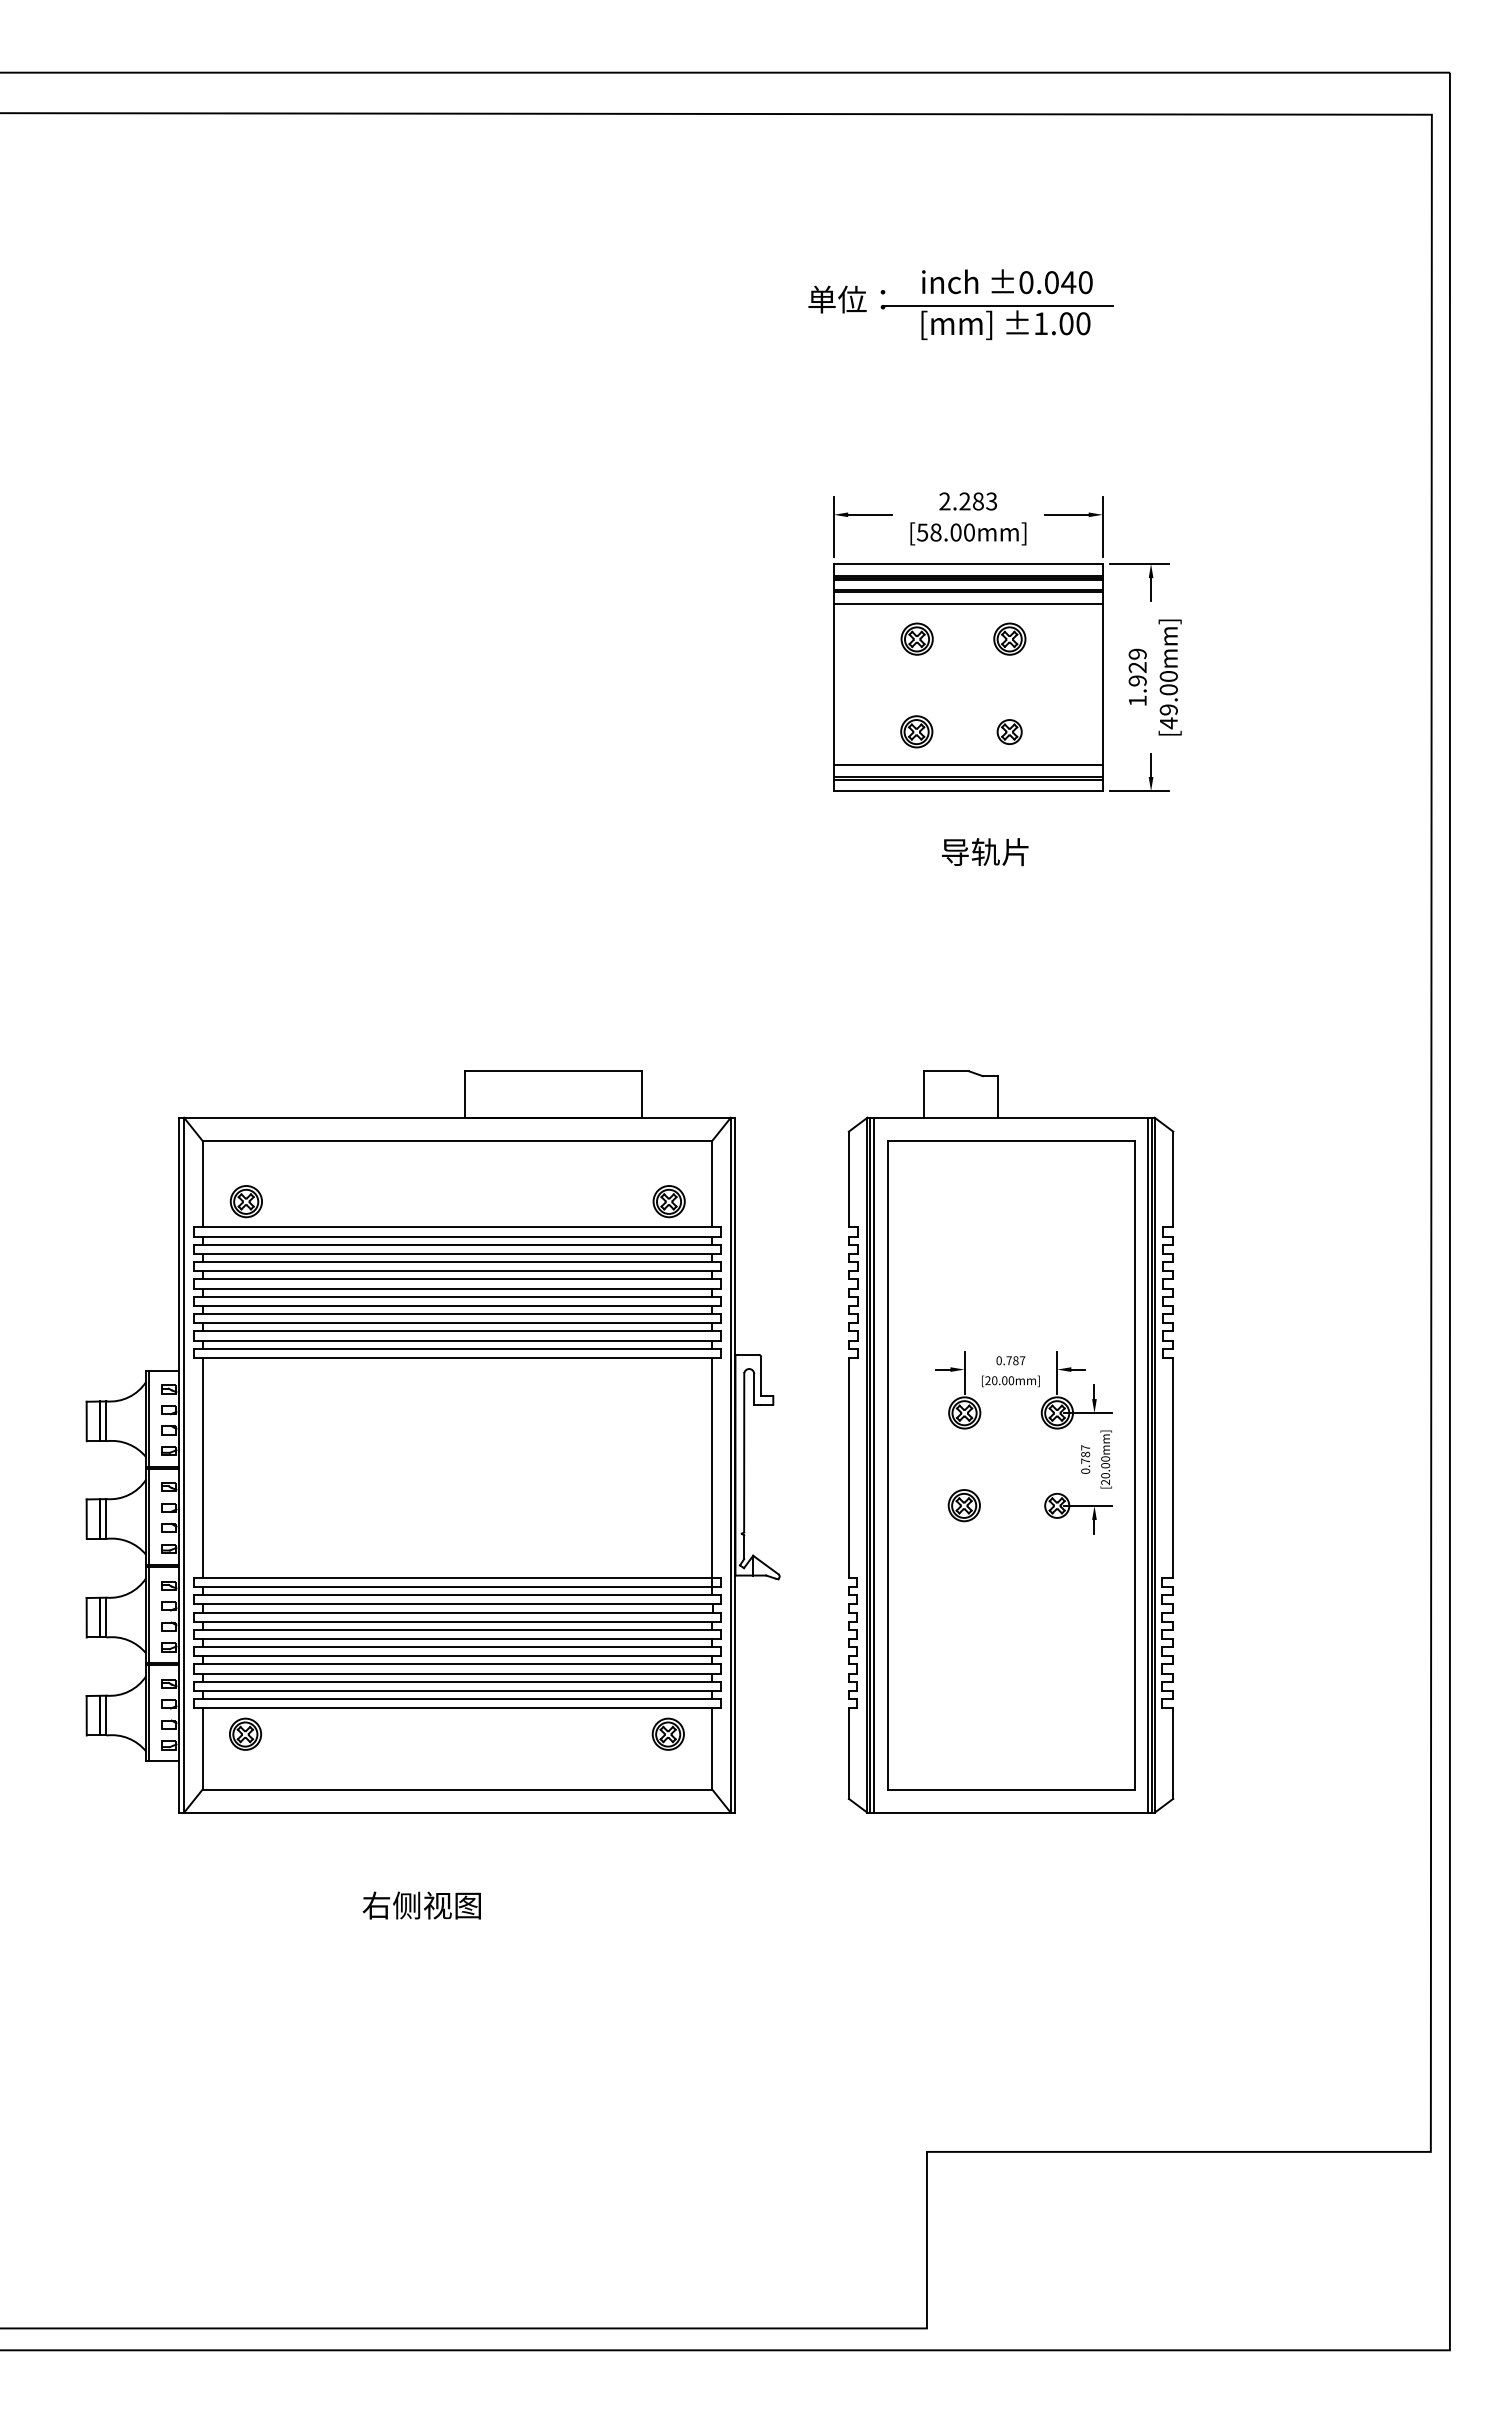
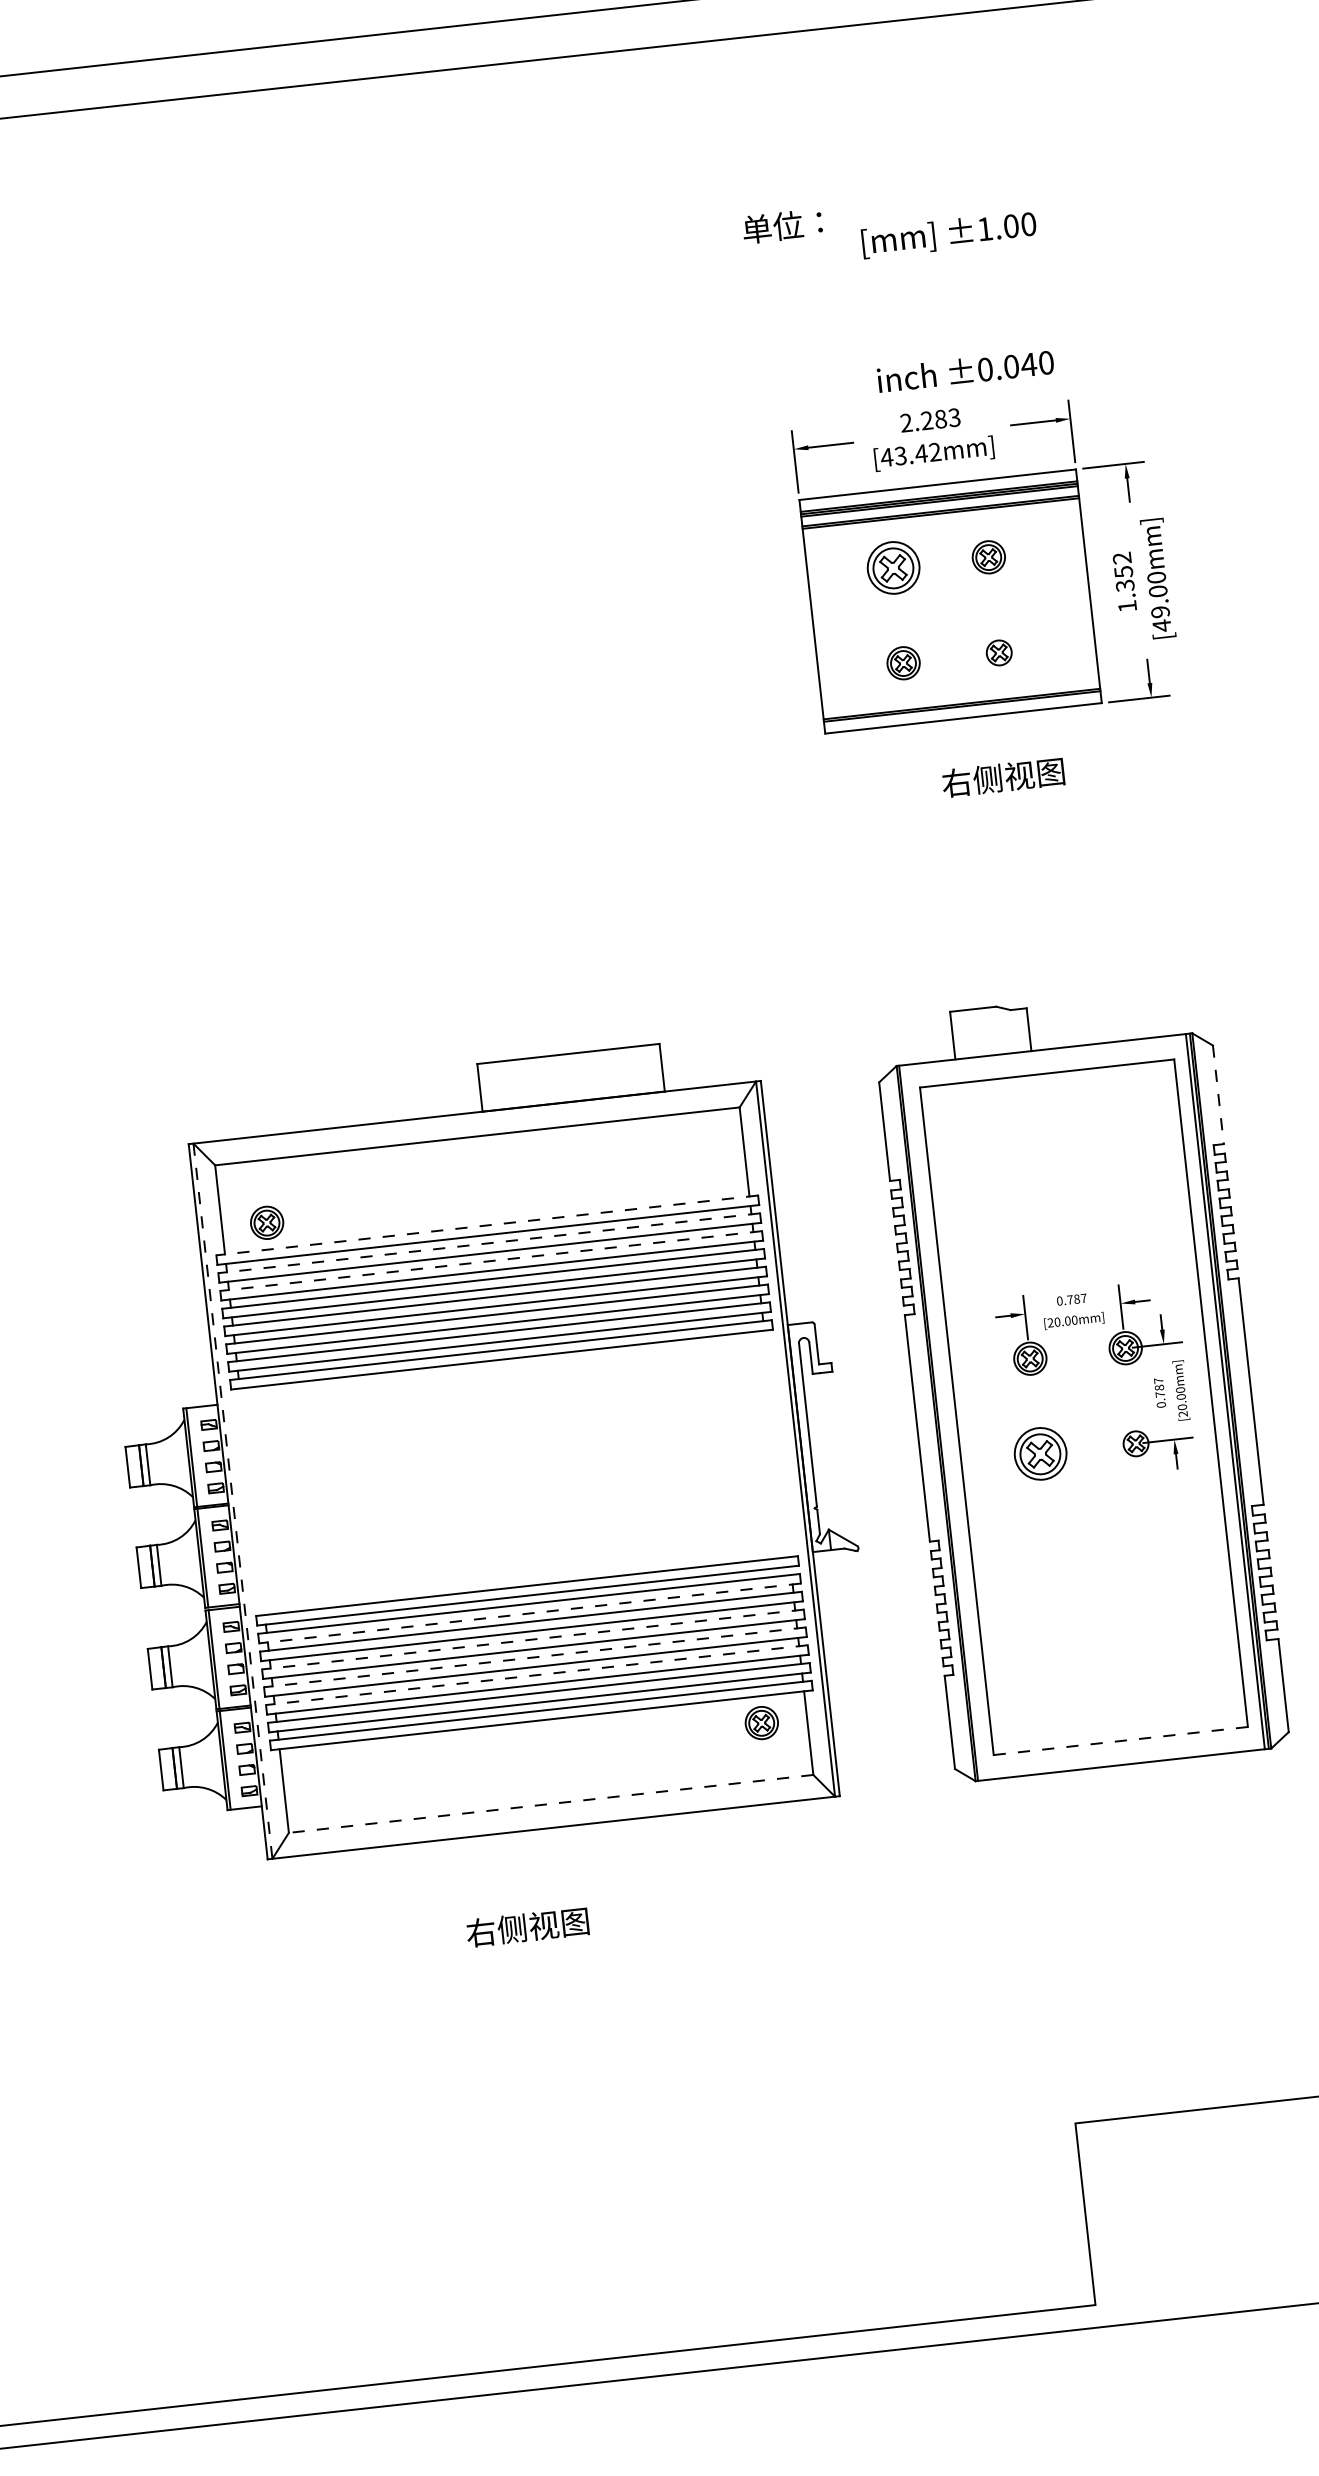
text: (1007, 281) -> (965, 370), moved
line: (998, 305) -> (939, 215), removed
text: (945, 532) -> (910, 454), [58.00mm] -> [43.42mm]
line: (968, 603) -> (942, 525), removed
part: (916, 638) -> (892, 567), size x1.6
text: (1137, 667) -> (1123, 571), 1.929 -> 1.352
line: (968, 765) -> (960, 692), removed
text: (1000, 852) -> (1003, 777), 导轨片 -> 右侧视图
line: (1173, 1179) -> (1218, 1094), solid -> dashed
part: (668, 1201) -> (701, 1174), removed
line: (456, 1227) -> (486, 1225), solid -> dashed
line: (456, 1244) -> (488, 1243), solid -> dashed
line: (456, 1262) -> (490, 1261), solid -> dashed
line: (873, 1464) -> (942, 1422), removed
line: (184, 1465) -> (233, 1501), solid -> dashed
line: (202, 1467) -> (252, 1501), removed
line: (712, 1476) -> (778, 1452), removed
part: (963, 1505) -> (1039, 1454), size x1.6
line: (456, 1604) -> (529, 1613), solid -> dashed
line: (456, 1629) -> (531, 1639), solid -> dashed
line: (456, 1647) -> (533, 1657), solid -> dashed
line: (456, 1664) -> (535, 1675), solid -> dashed
part: (245, 1733) -> (326, 1770), removed
line: (457, 1789) -> (551, 1803), solid -> dashed
line: (1011, 1789) -> (1121, 1740), solid -> dashed

